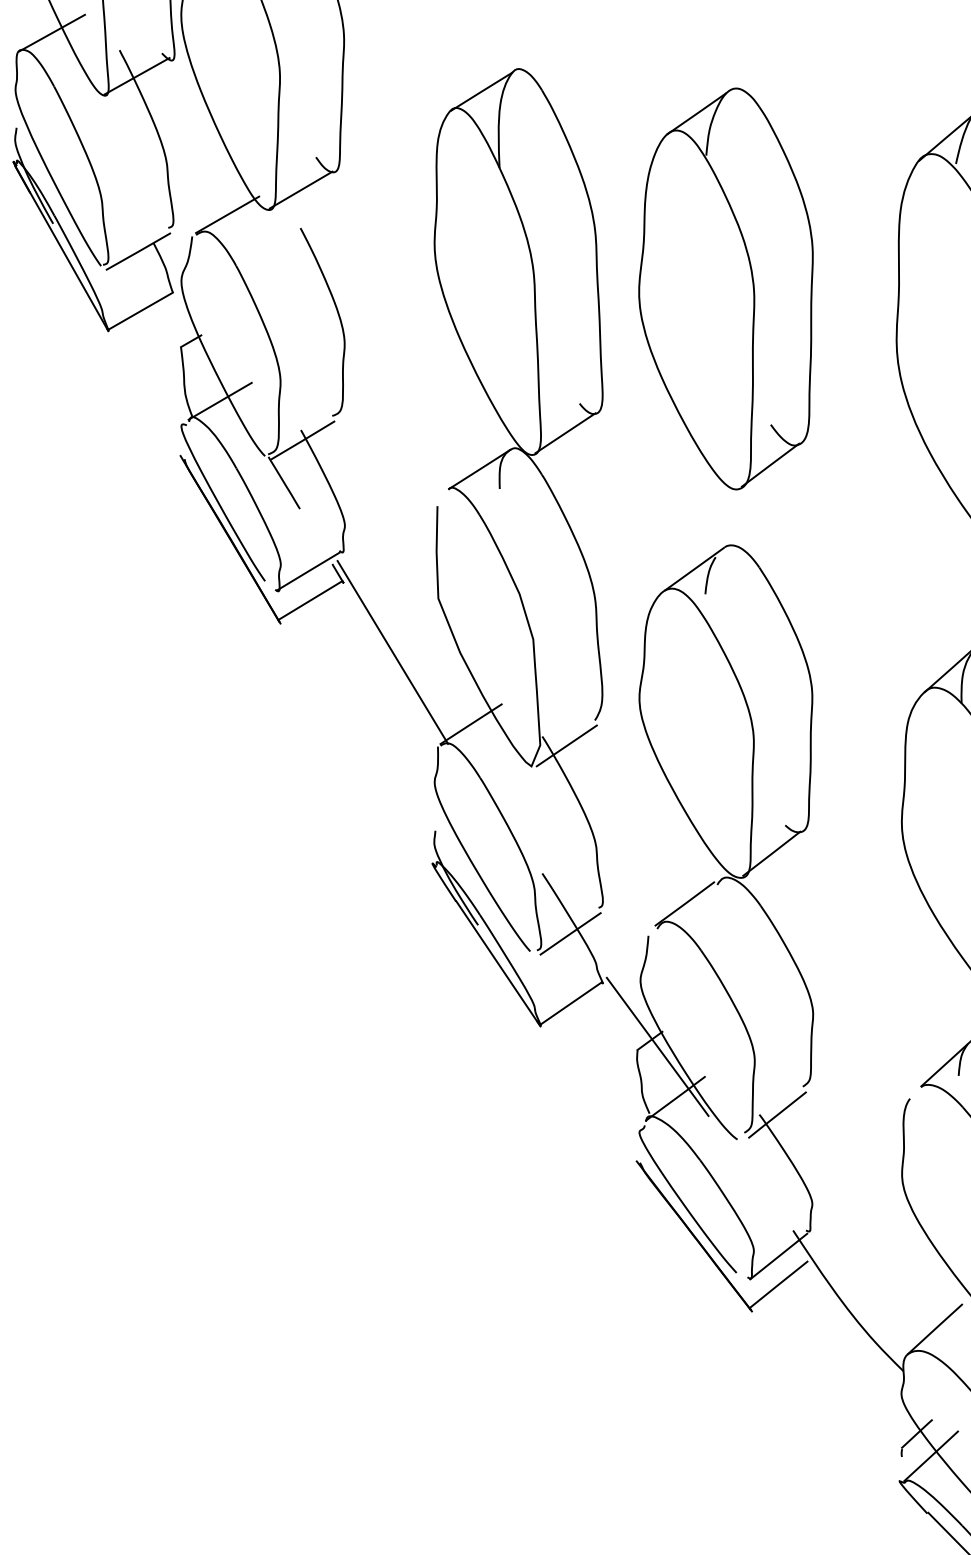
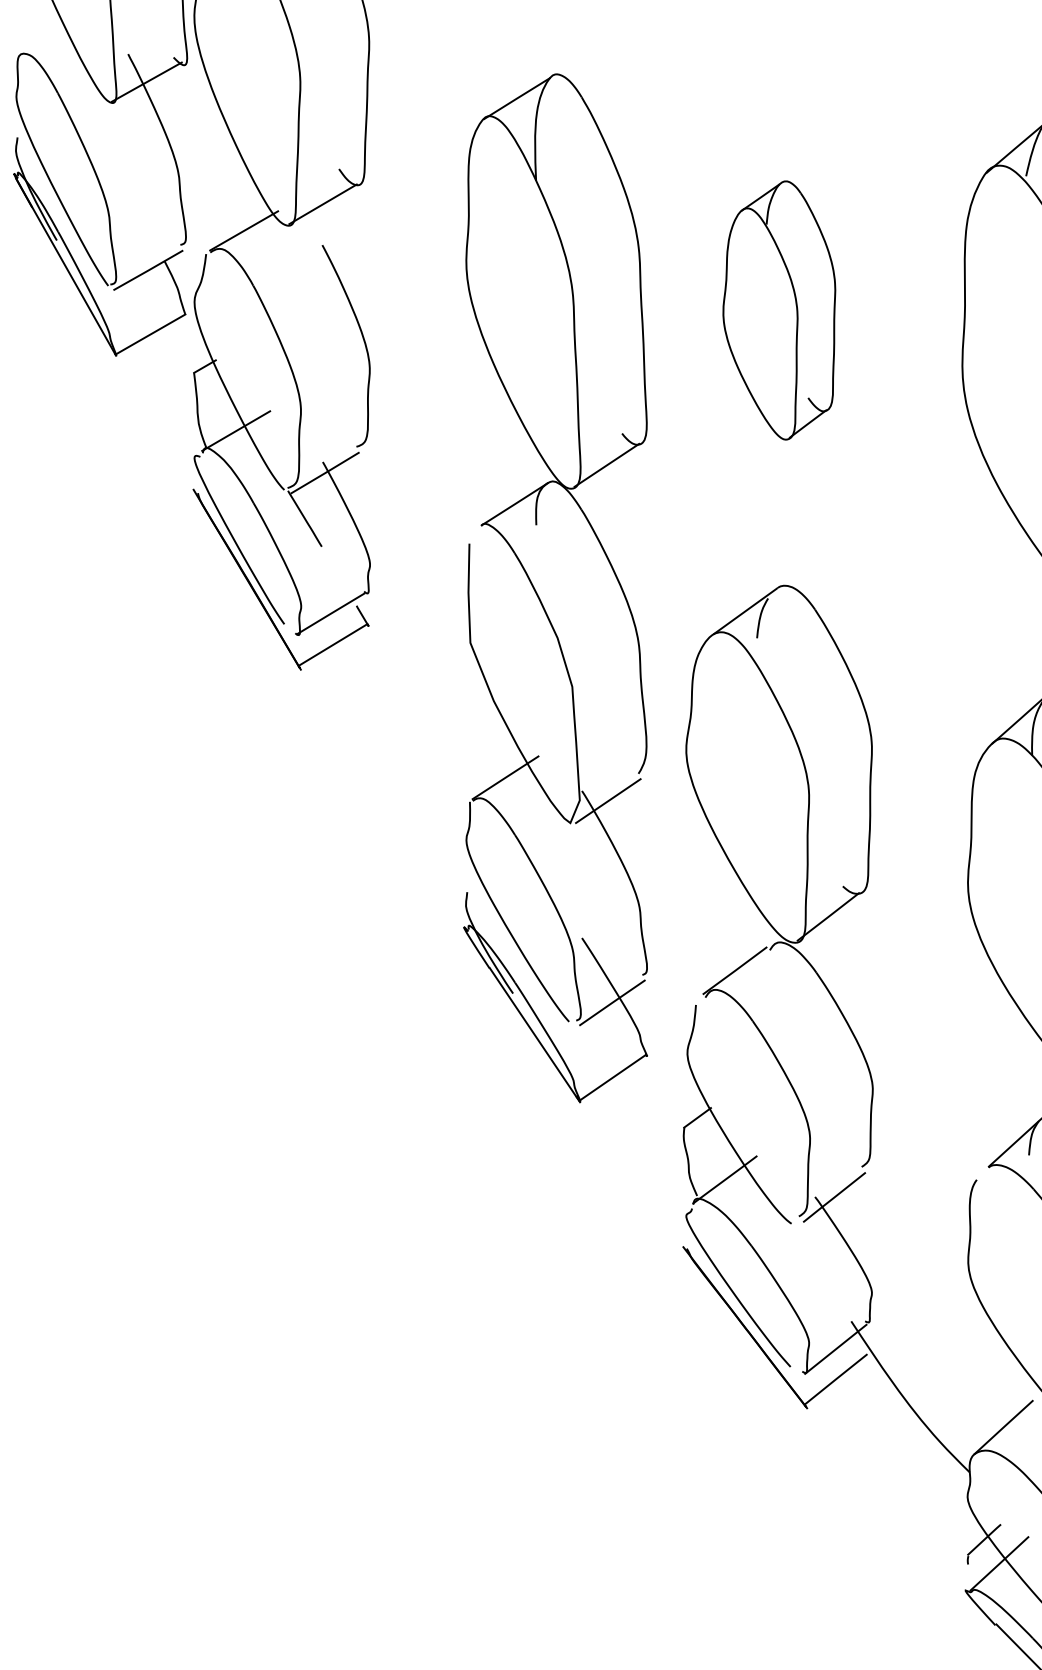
line: (51, 32) -> (55, 35), removed
part: (726, 288) -> (779, 310), size x0.6
line: (392, 652) -> (421, 700), removed
line: (657, 1047) -> (705, 1124), removed

